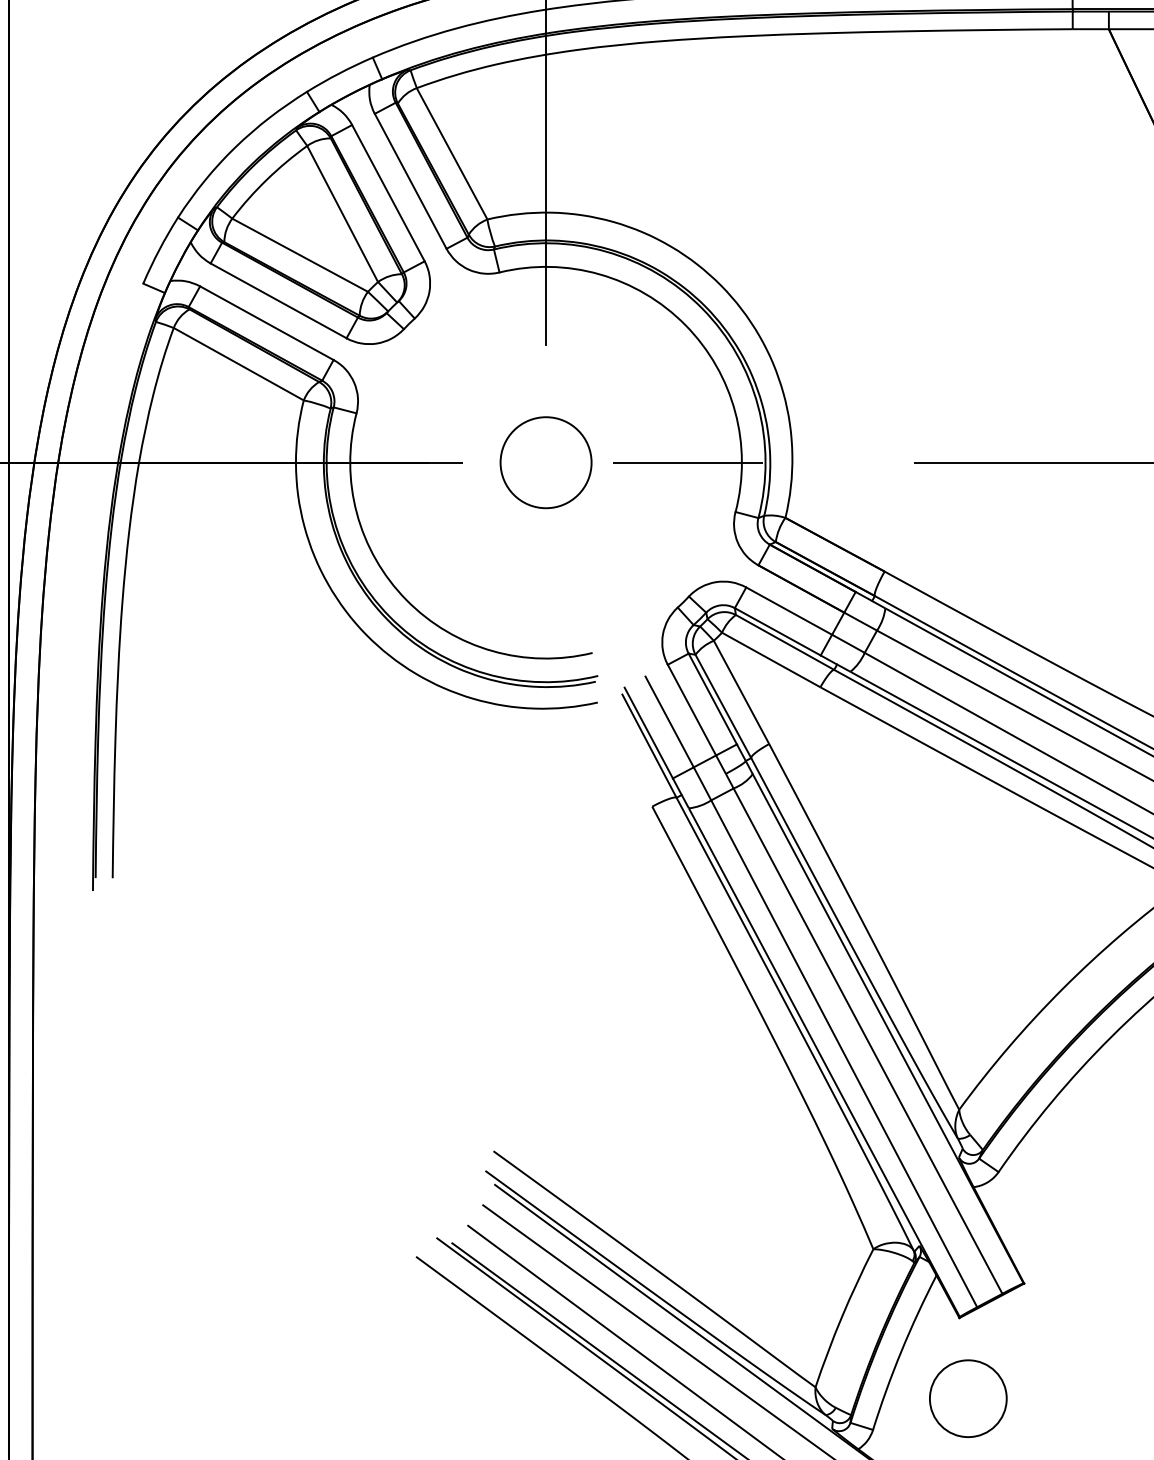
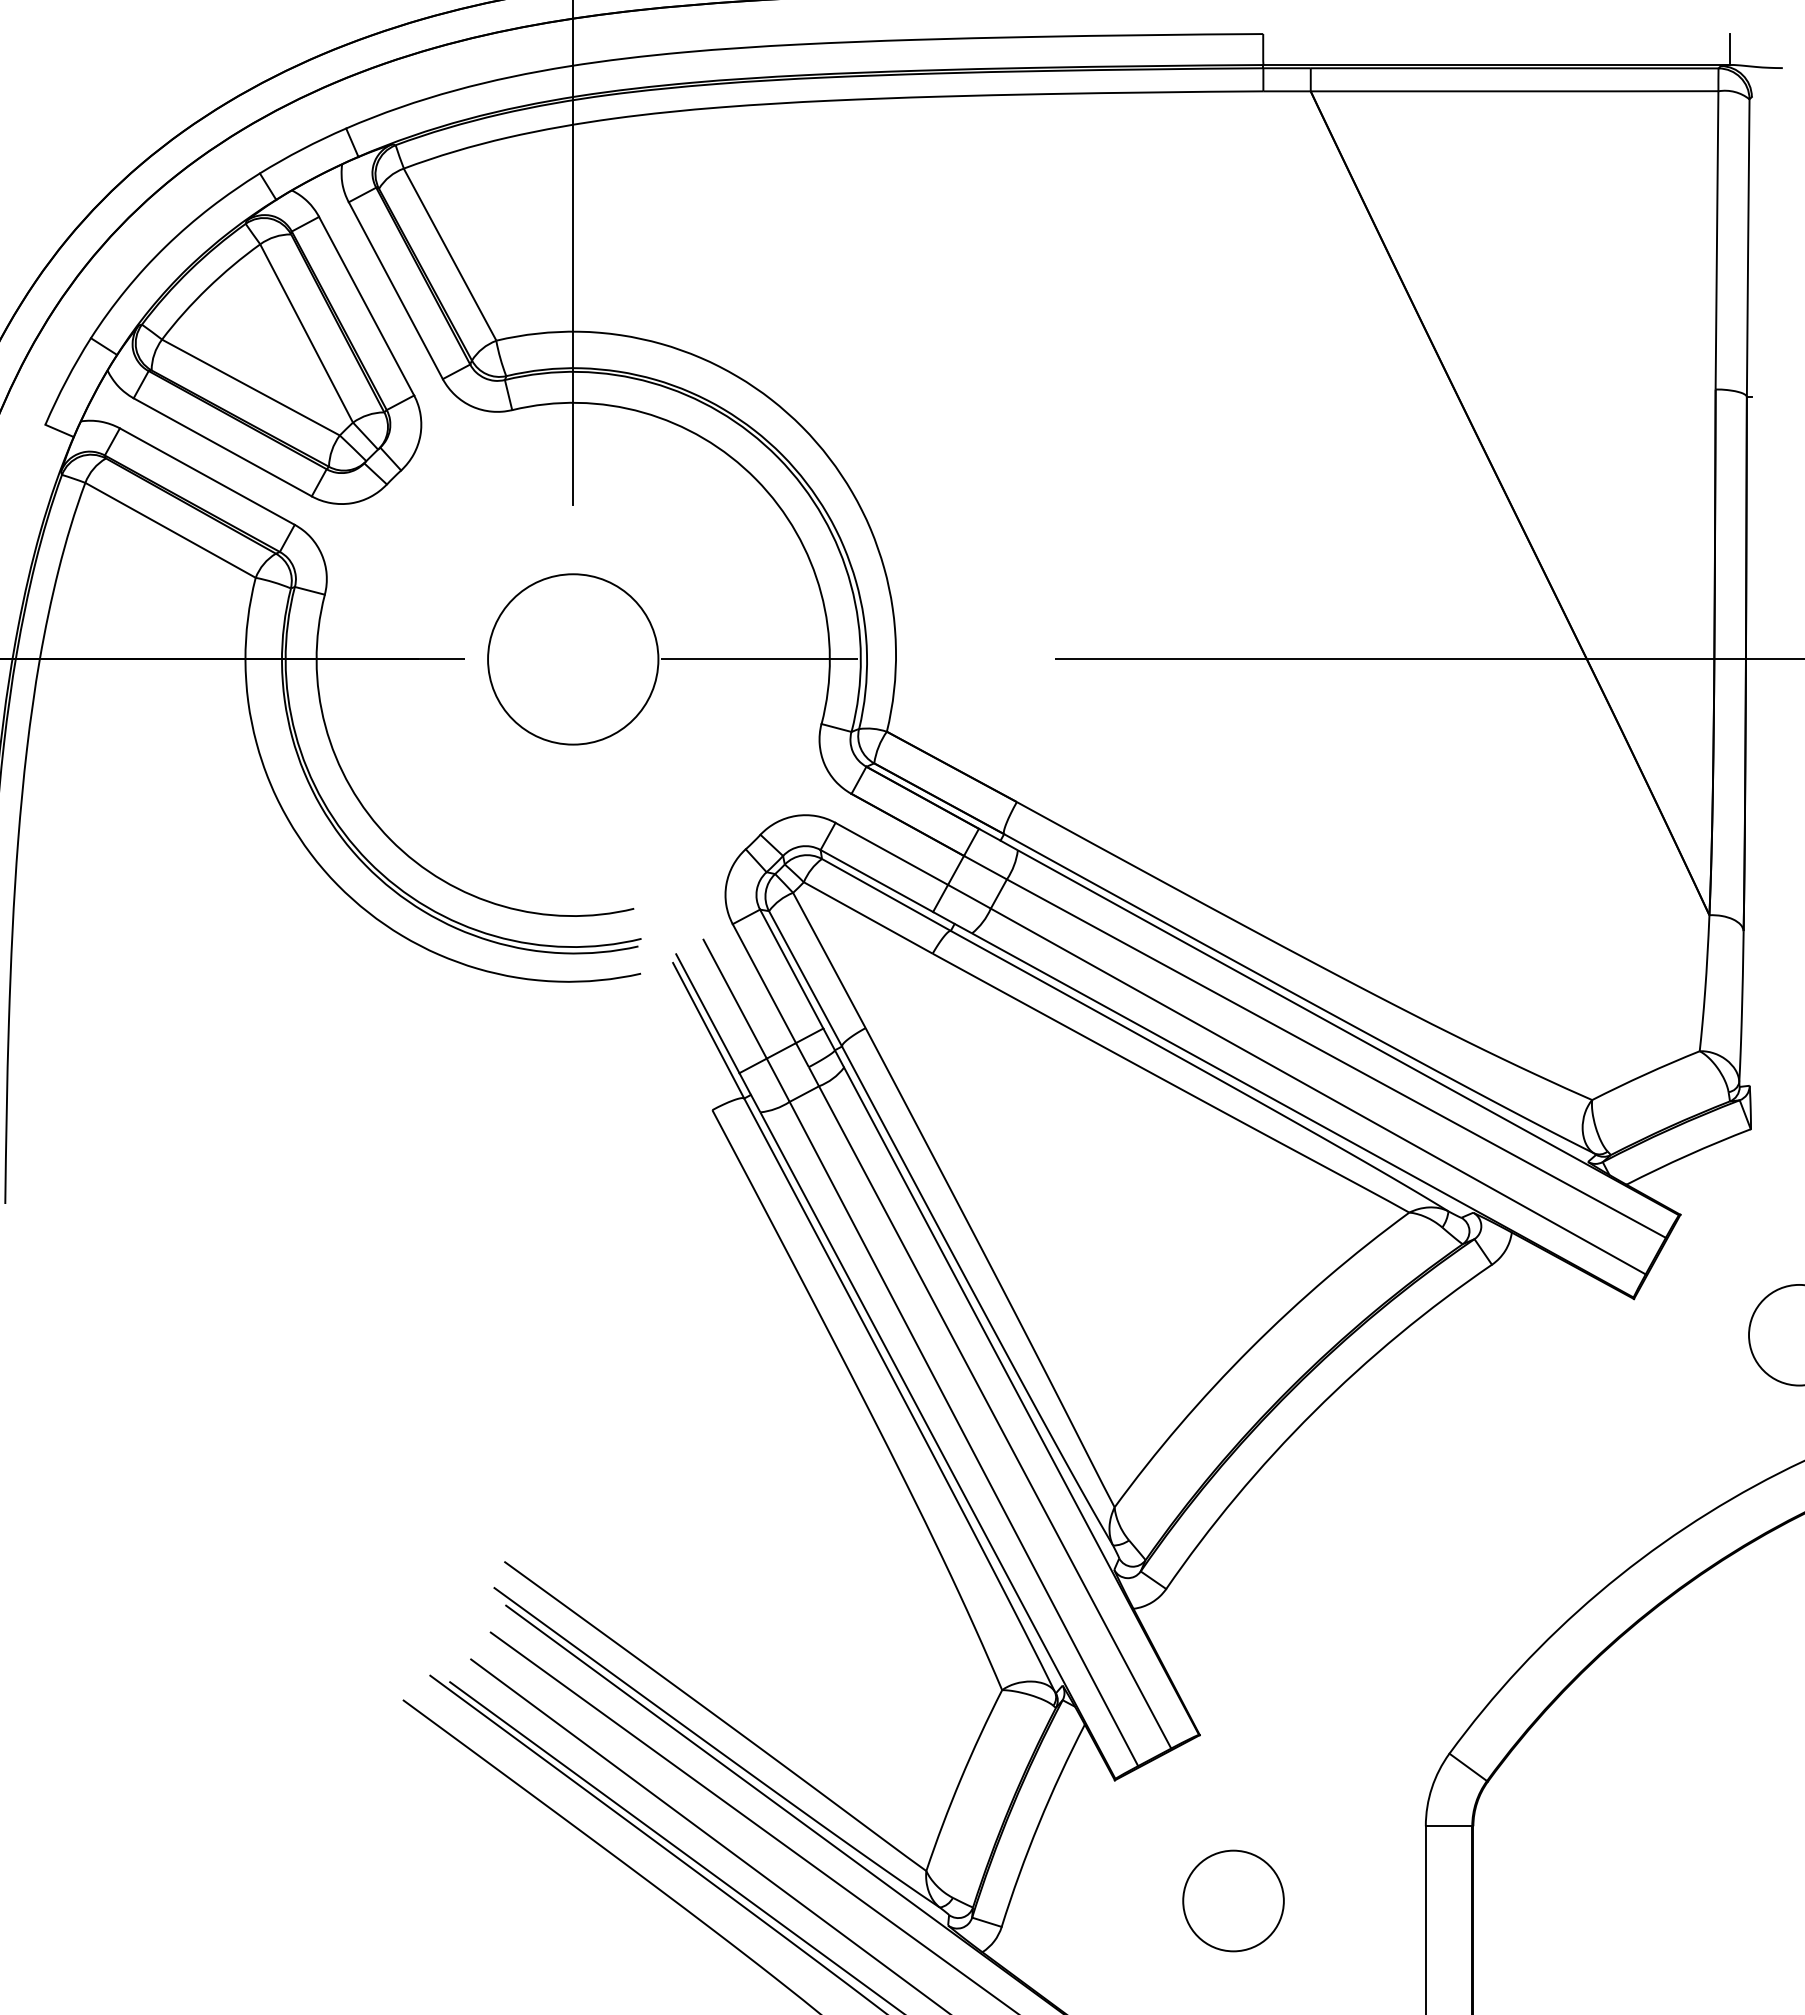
circle: (546, 462) -> (573, 659), size x1.43
circle: (968, 1398) -> (1233, 1900), moved

